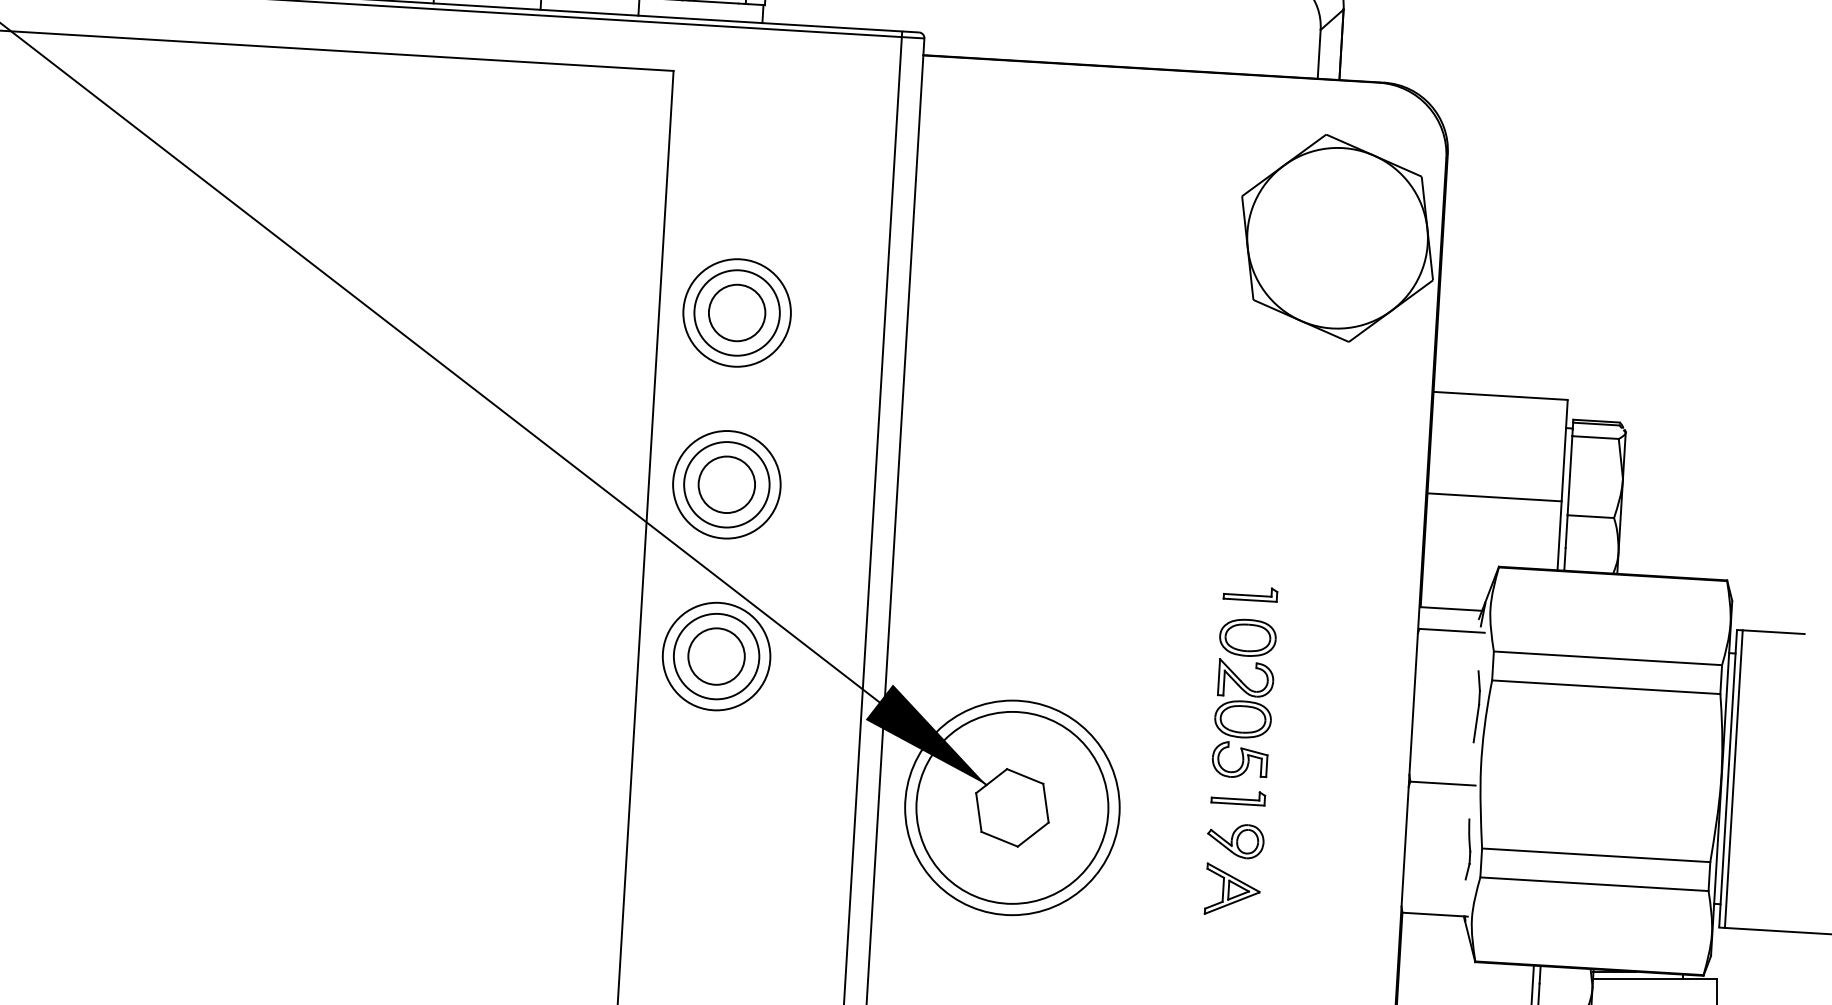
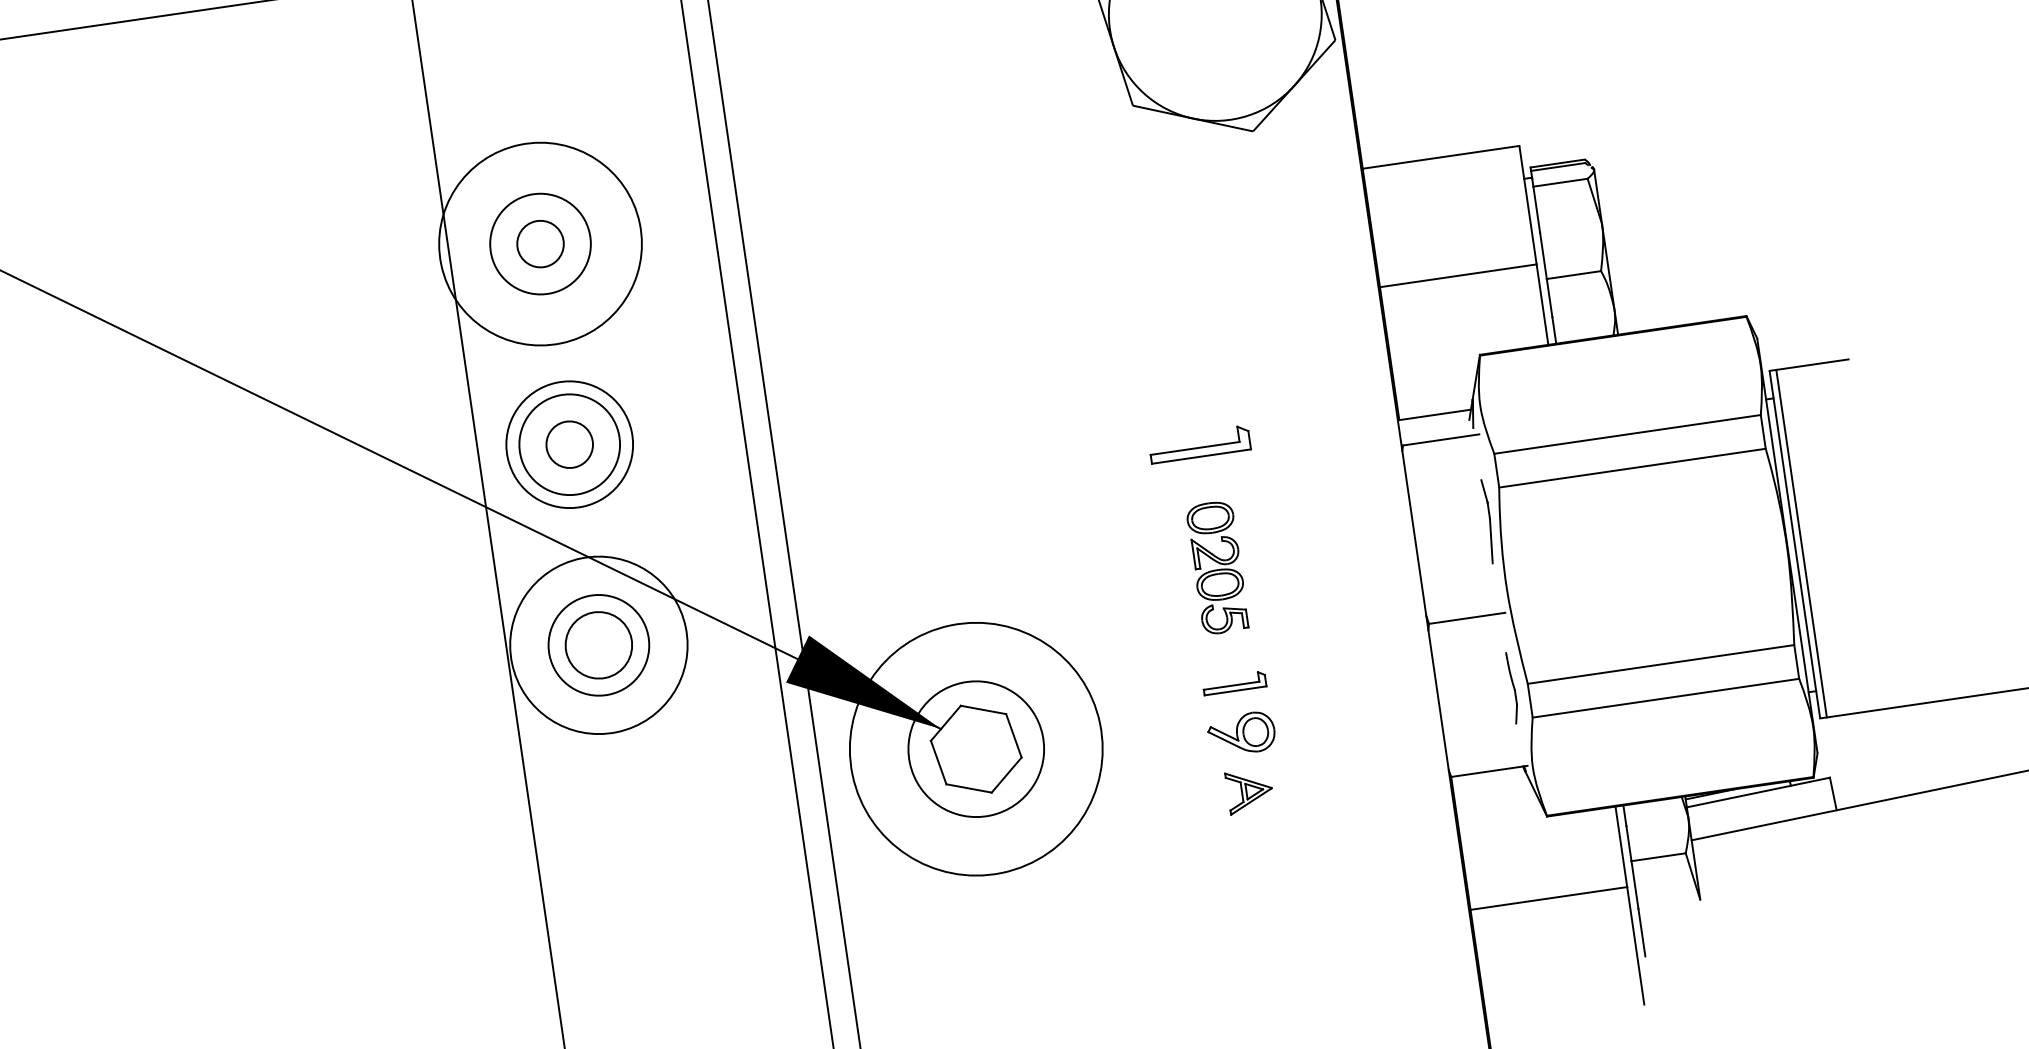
circle: (736, 312) -> (539, 243), size x0.7
circle: (736, 312) -> (539, 243), size x1.6
circle: (726, 484) -> (569, 444), size x0.7
part: (1250, 594) -> (1199, 446), size x1.6
circle: (716, 656) -> (598, 645), size x1.4
part: (1244, 698) -> (1217, 567), size x0.7
circle: (1012, 807) -> (976, 748), size x0.6
part: (1231, 888) -> (1248, 789), size x0.7

